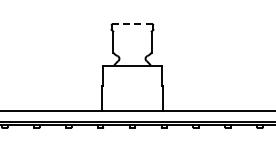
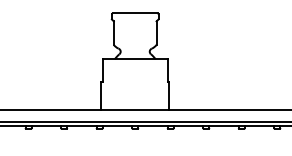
line: (132, 24) -> (135, 13), dashed -> solid

